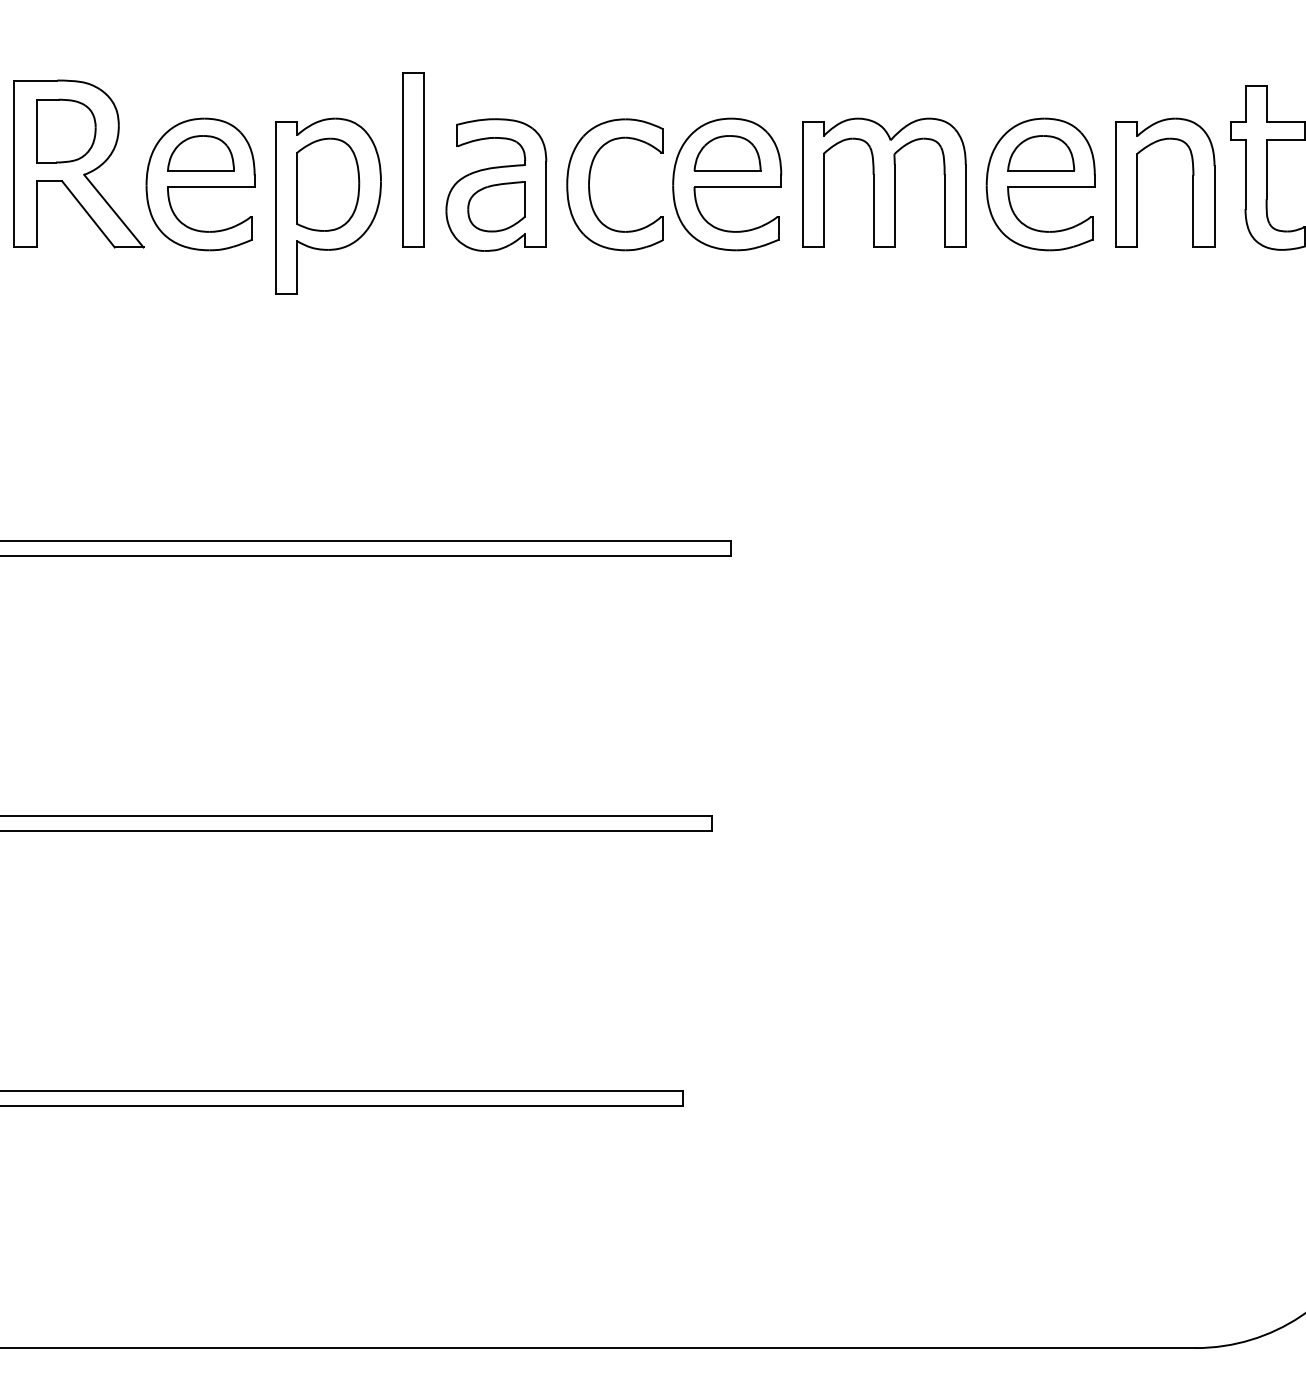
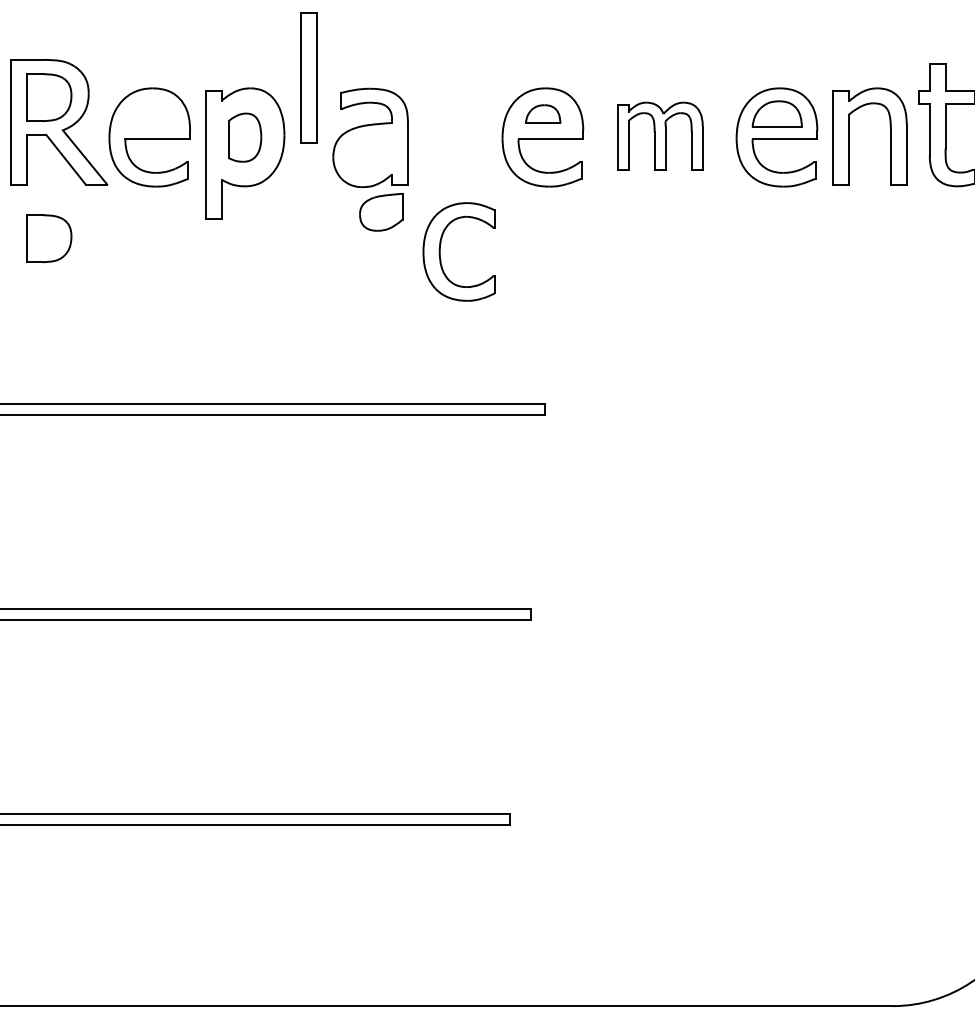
part: (200, 153) -> (149, 114), removed
part: (727, 153) -> (543, 114), size x0.7
part: (413, 159) -> (308, 77), moved
part: (590, 180) -> (440, 248), moved
part: (884, 182) -> (660, 136), size x0.7
part: (328, 184) -> (245, 137), size x0.7
part: (496, 206) -> (381, 212), moved
part: (66, 319) -> (49, 238), added

